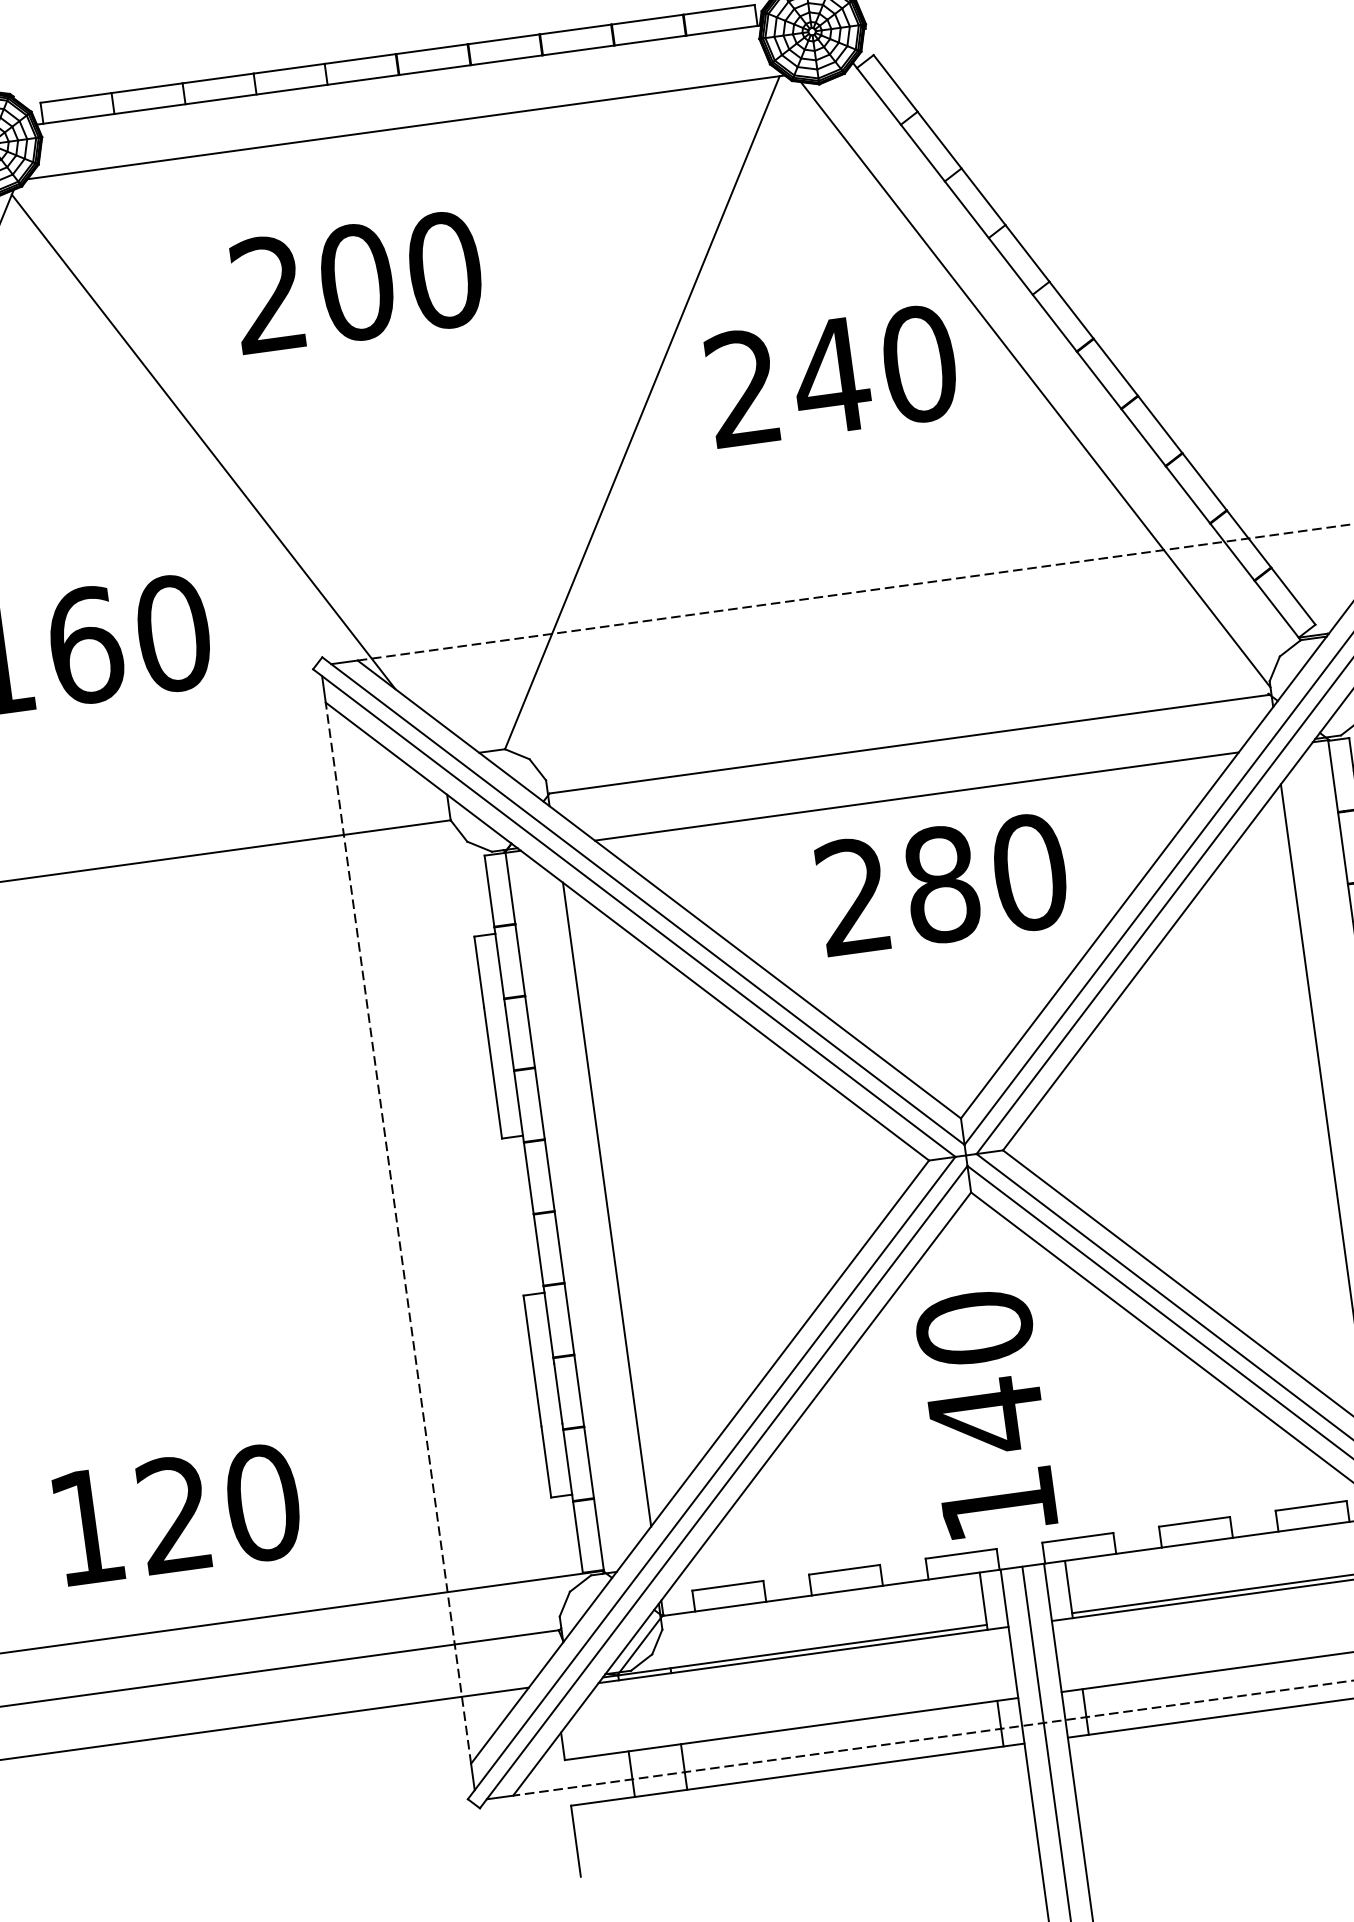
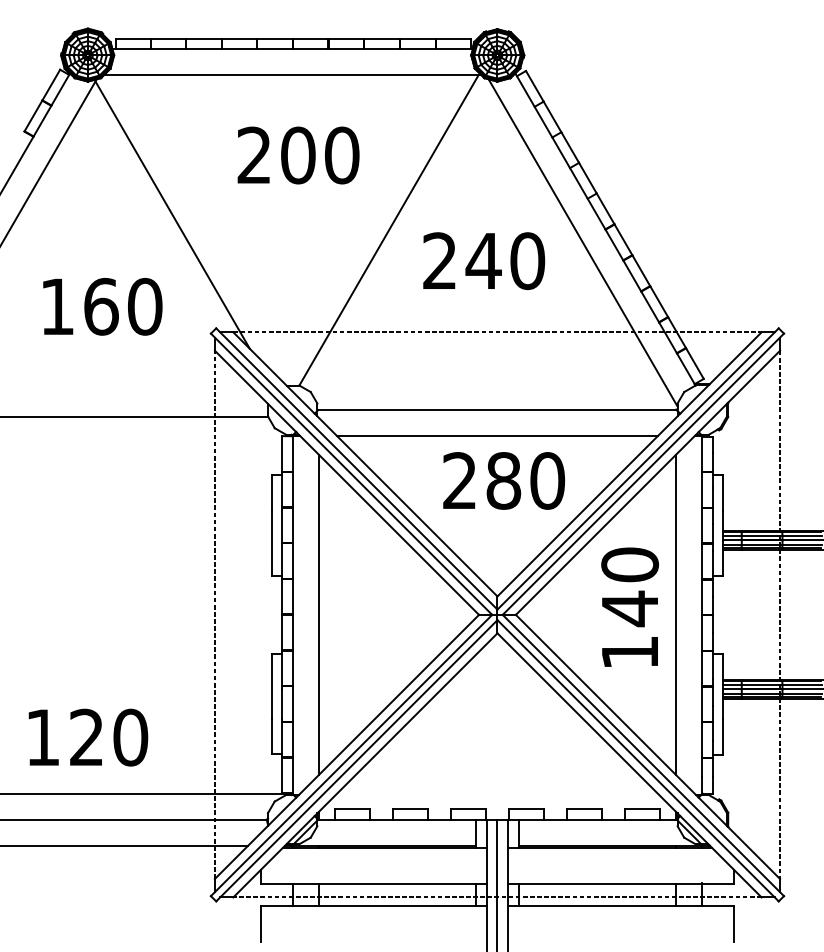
text: (357, 282) -> (298, 155), moved
text: (832, 374) -> (484, 260), moved
text: (984, 1411) -> (629, 606), moved

